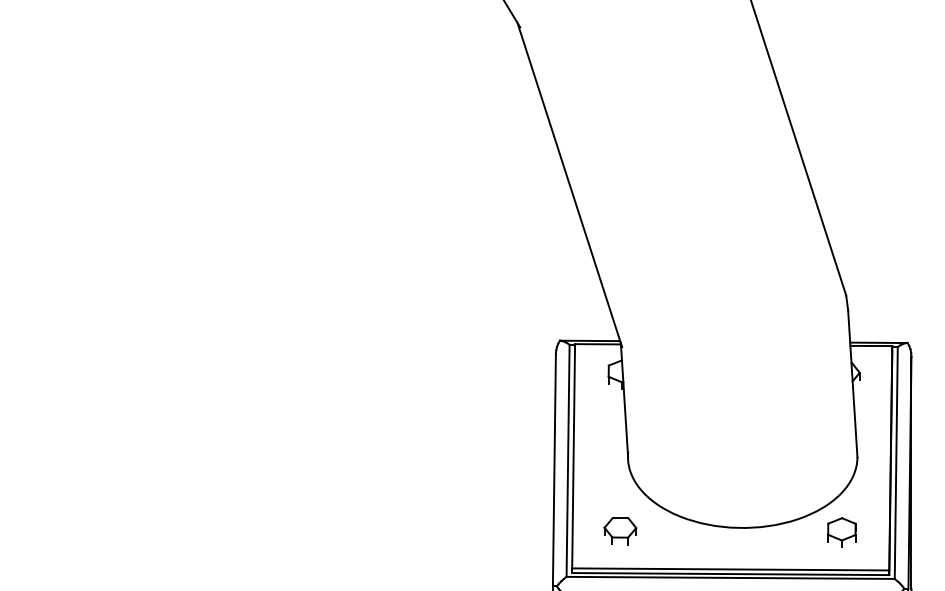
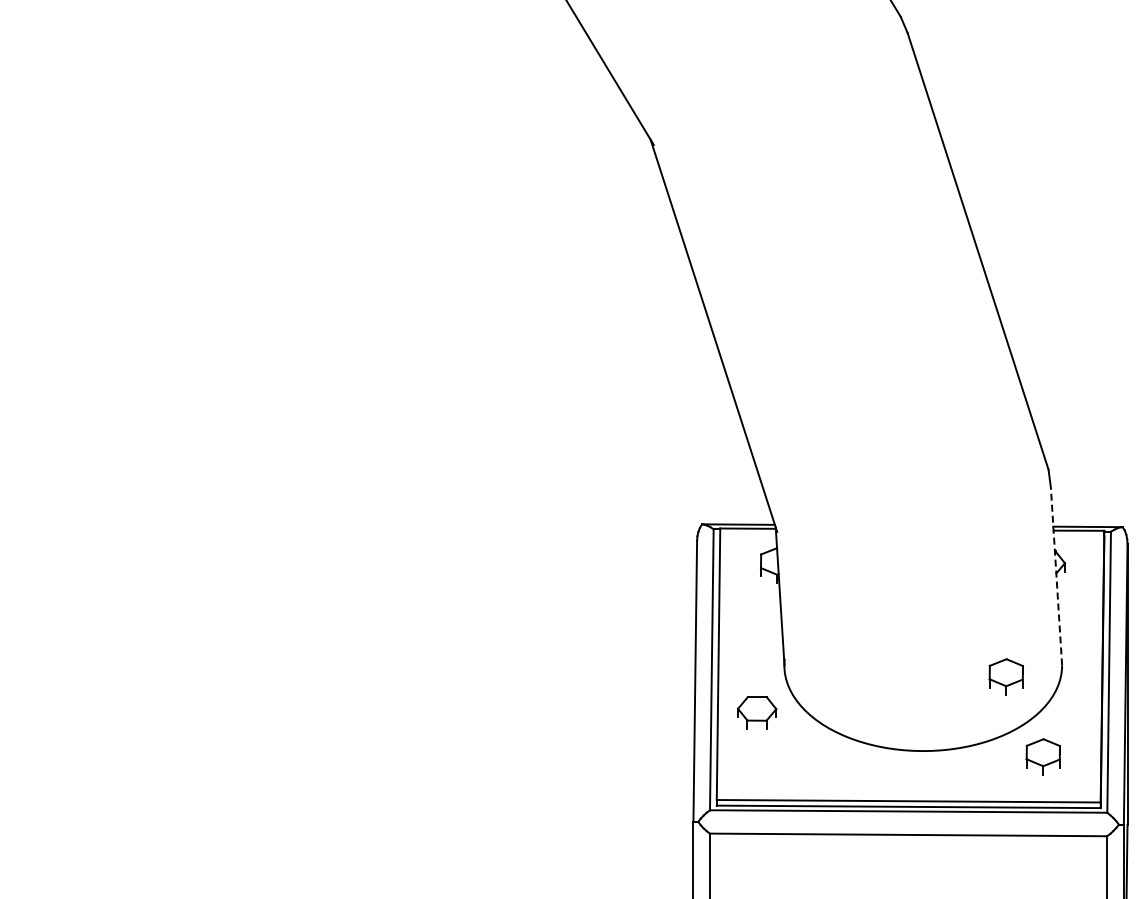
line: (852, 383) -> (1056, 576), solid -> dashed
part: (810, 466) -> (1005, 676), added
part: (619, 530) -> (756, 712), moved

